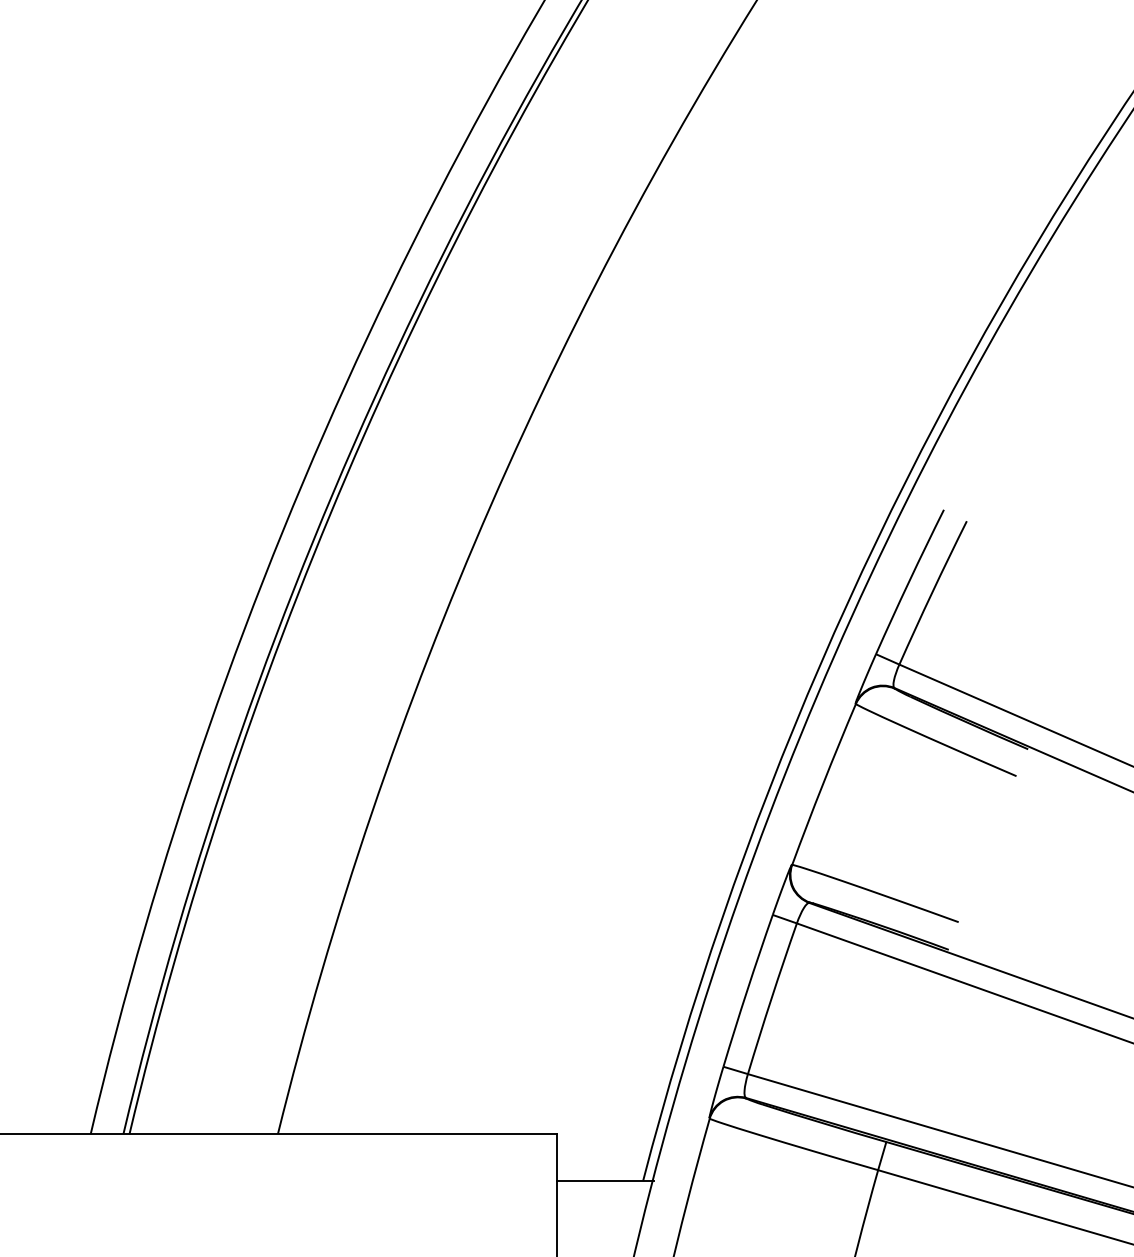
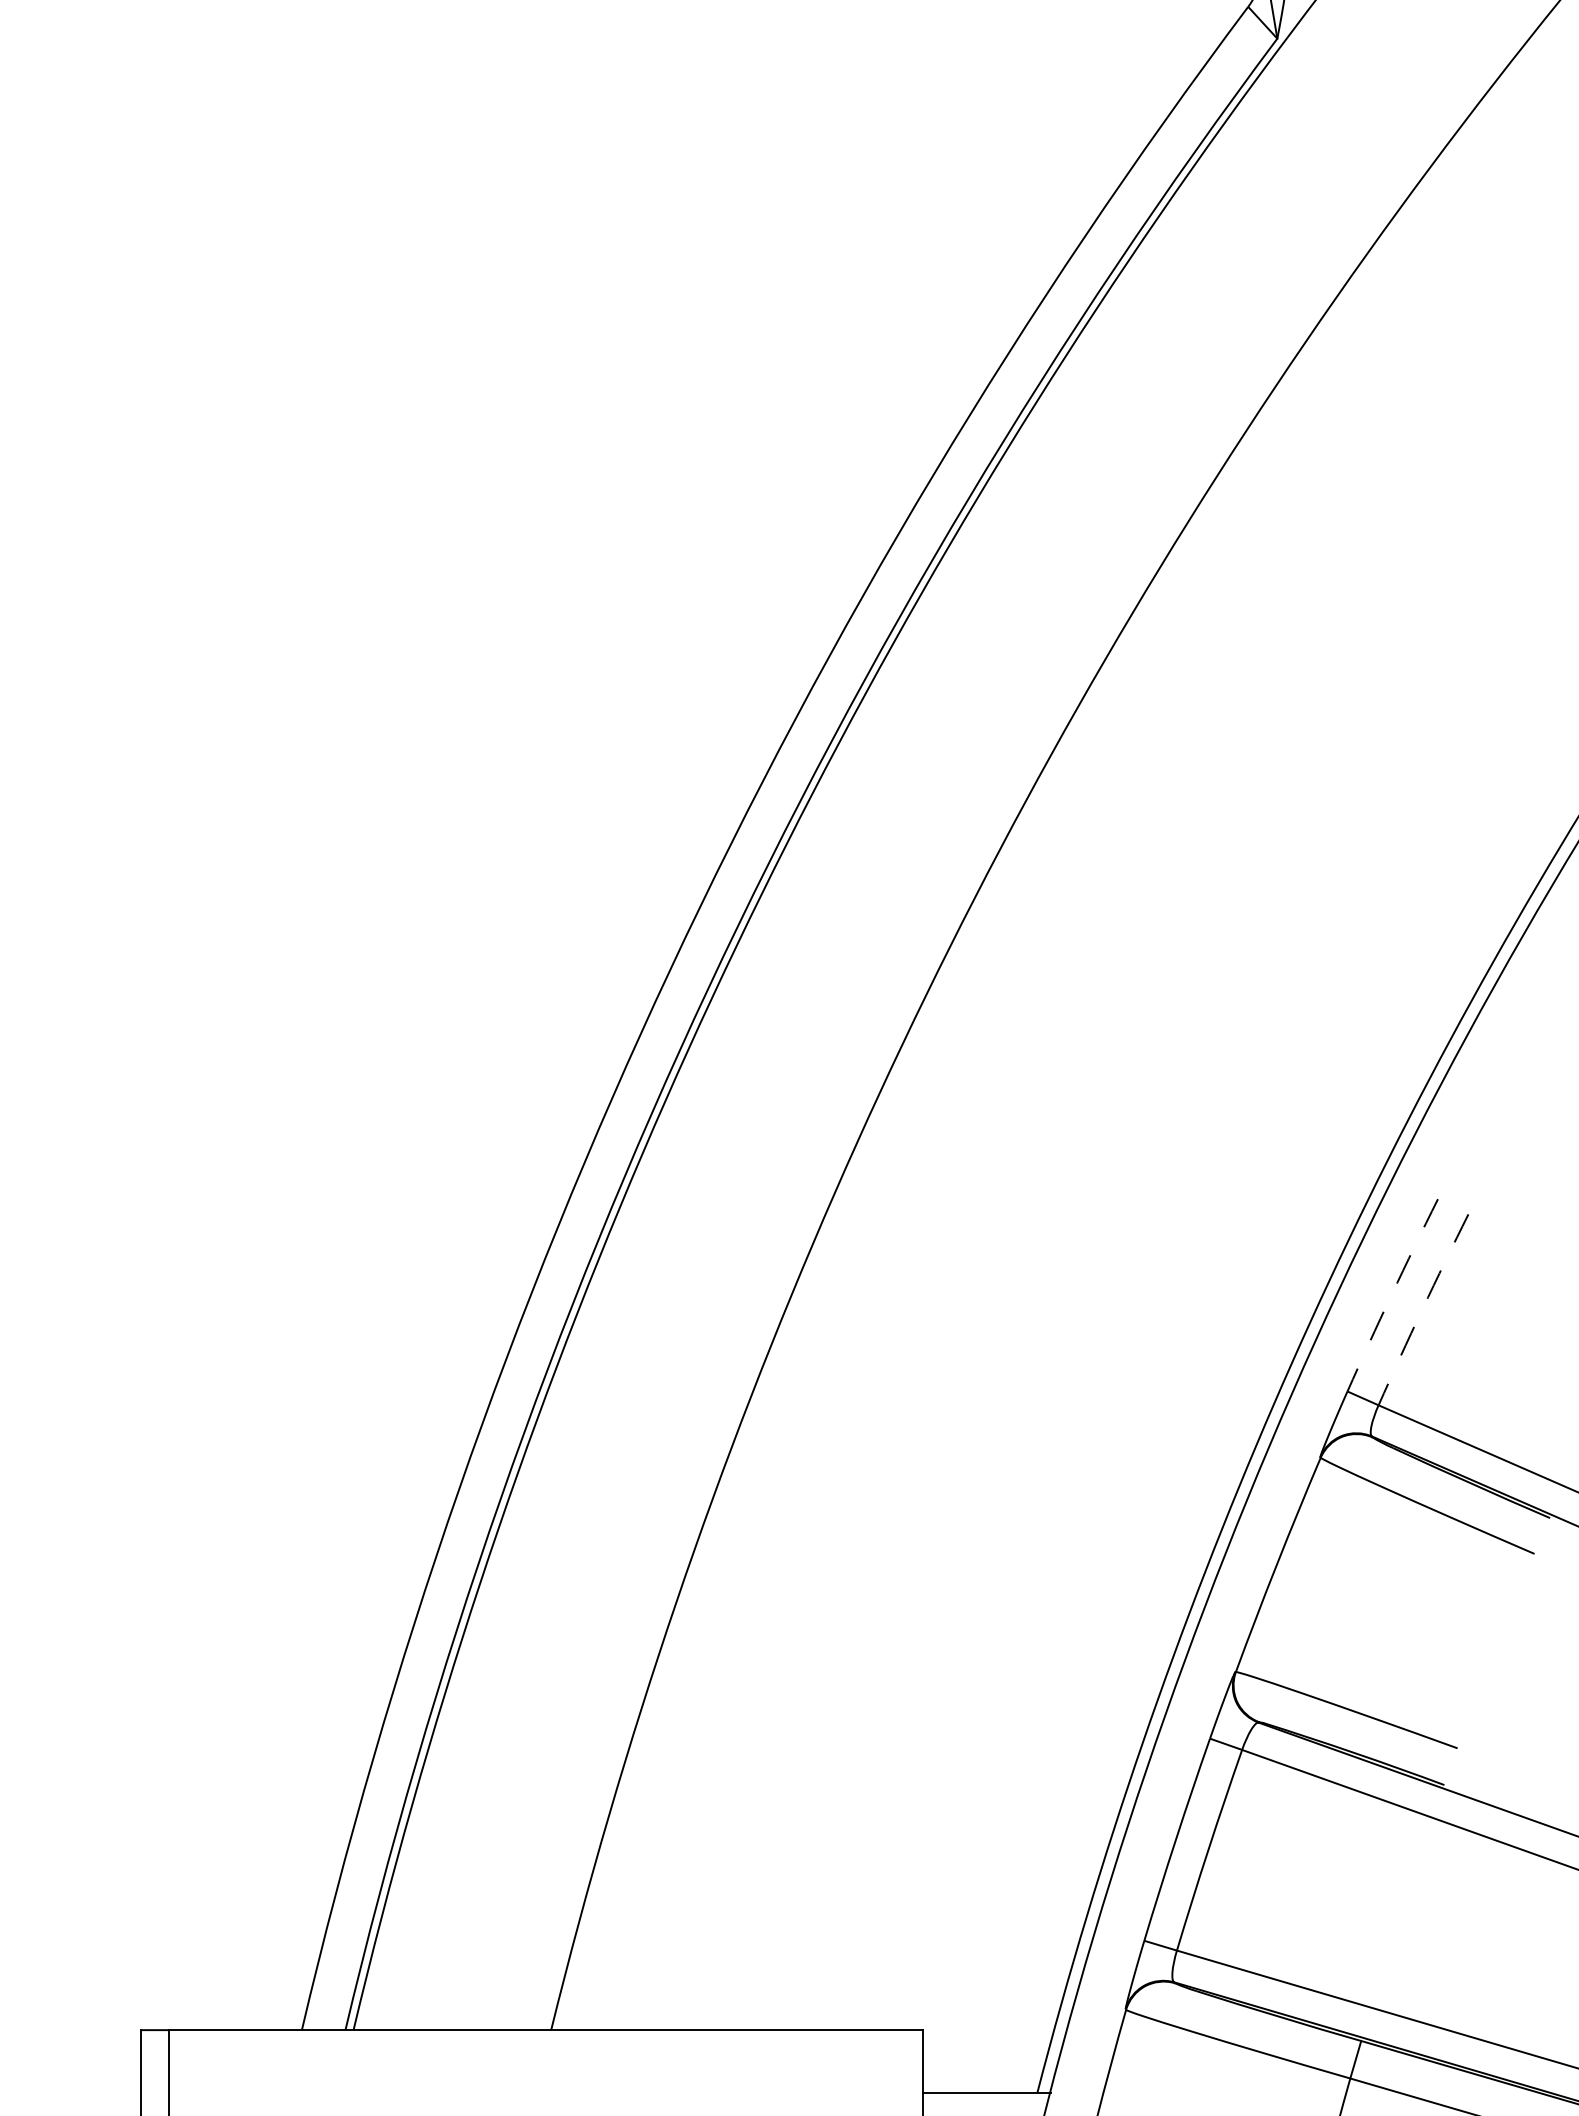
arc: (909, 581) -> (1391, 1294), solid -> dashed
arc: (932, 592) -> (1422, 1309), solid -> dashed

